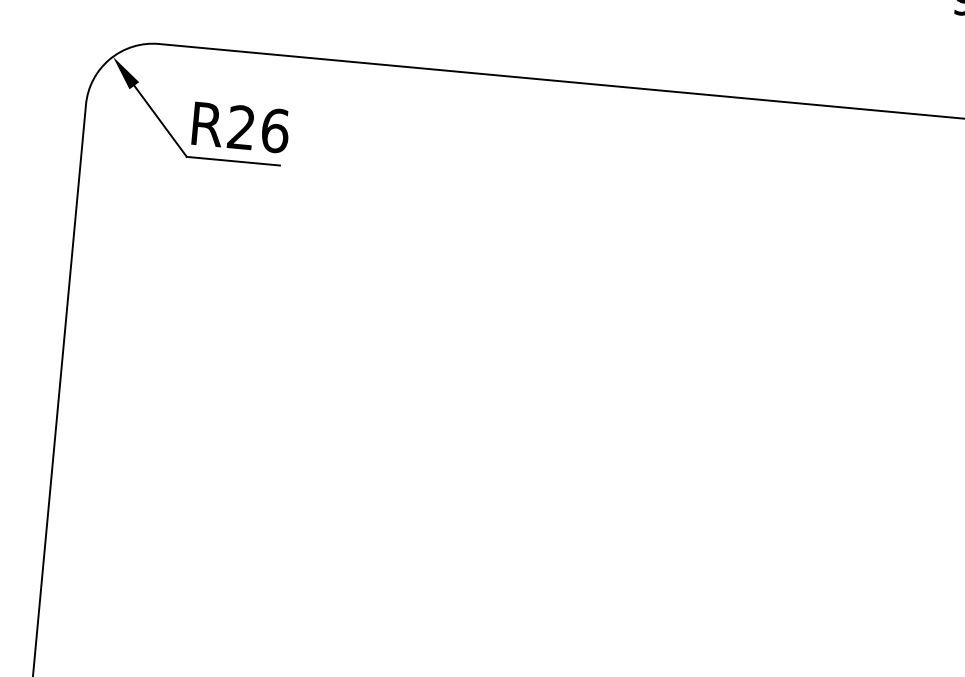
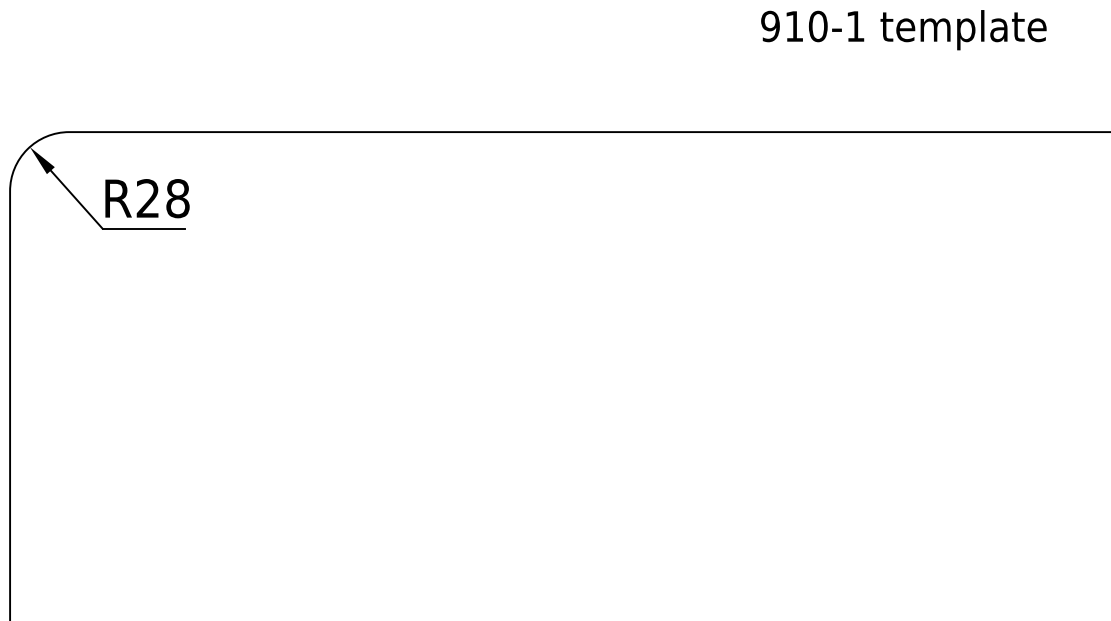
text: (274, 130) -> (177, 198), R26 -> R28

